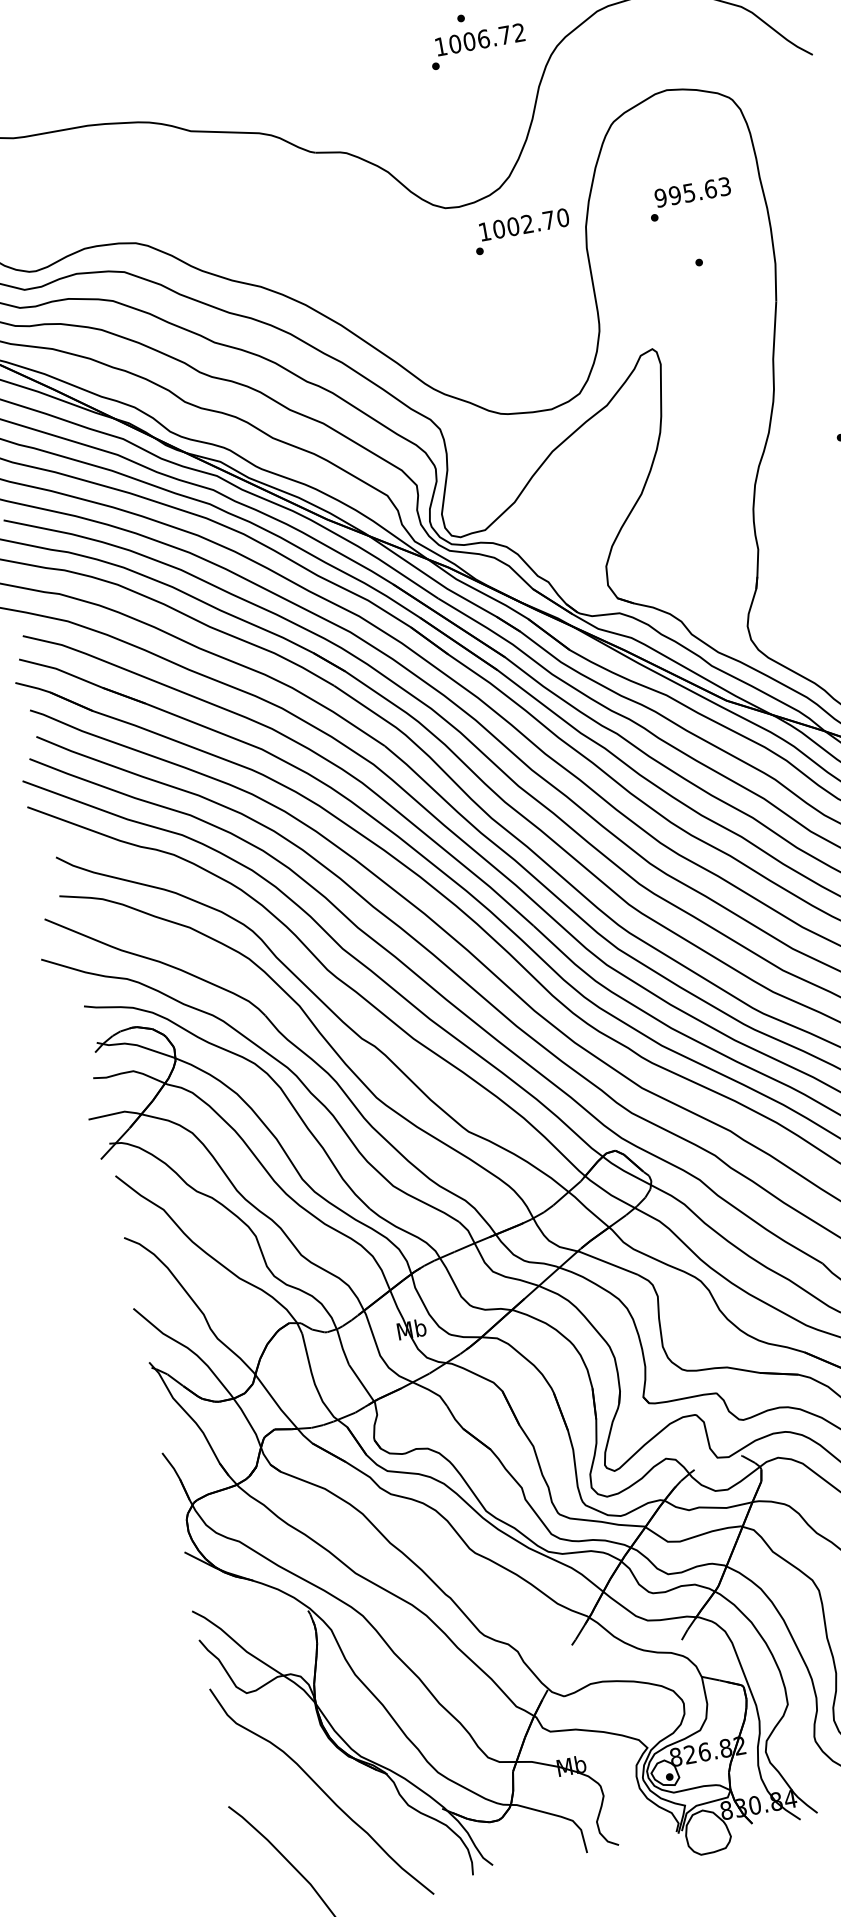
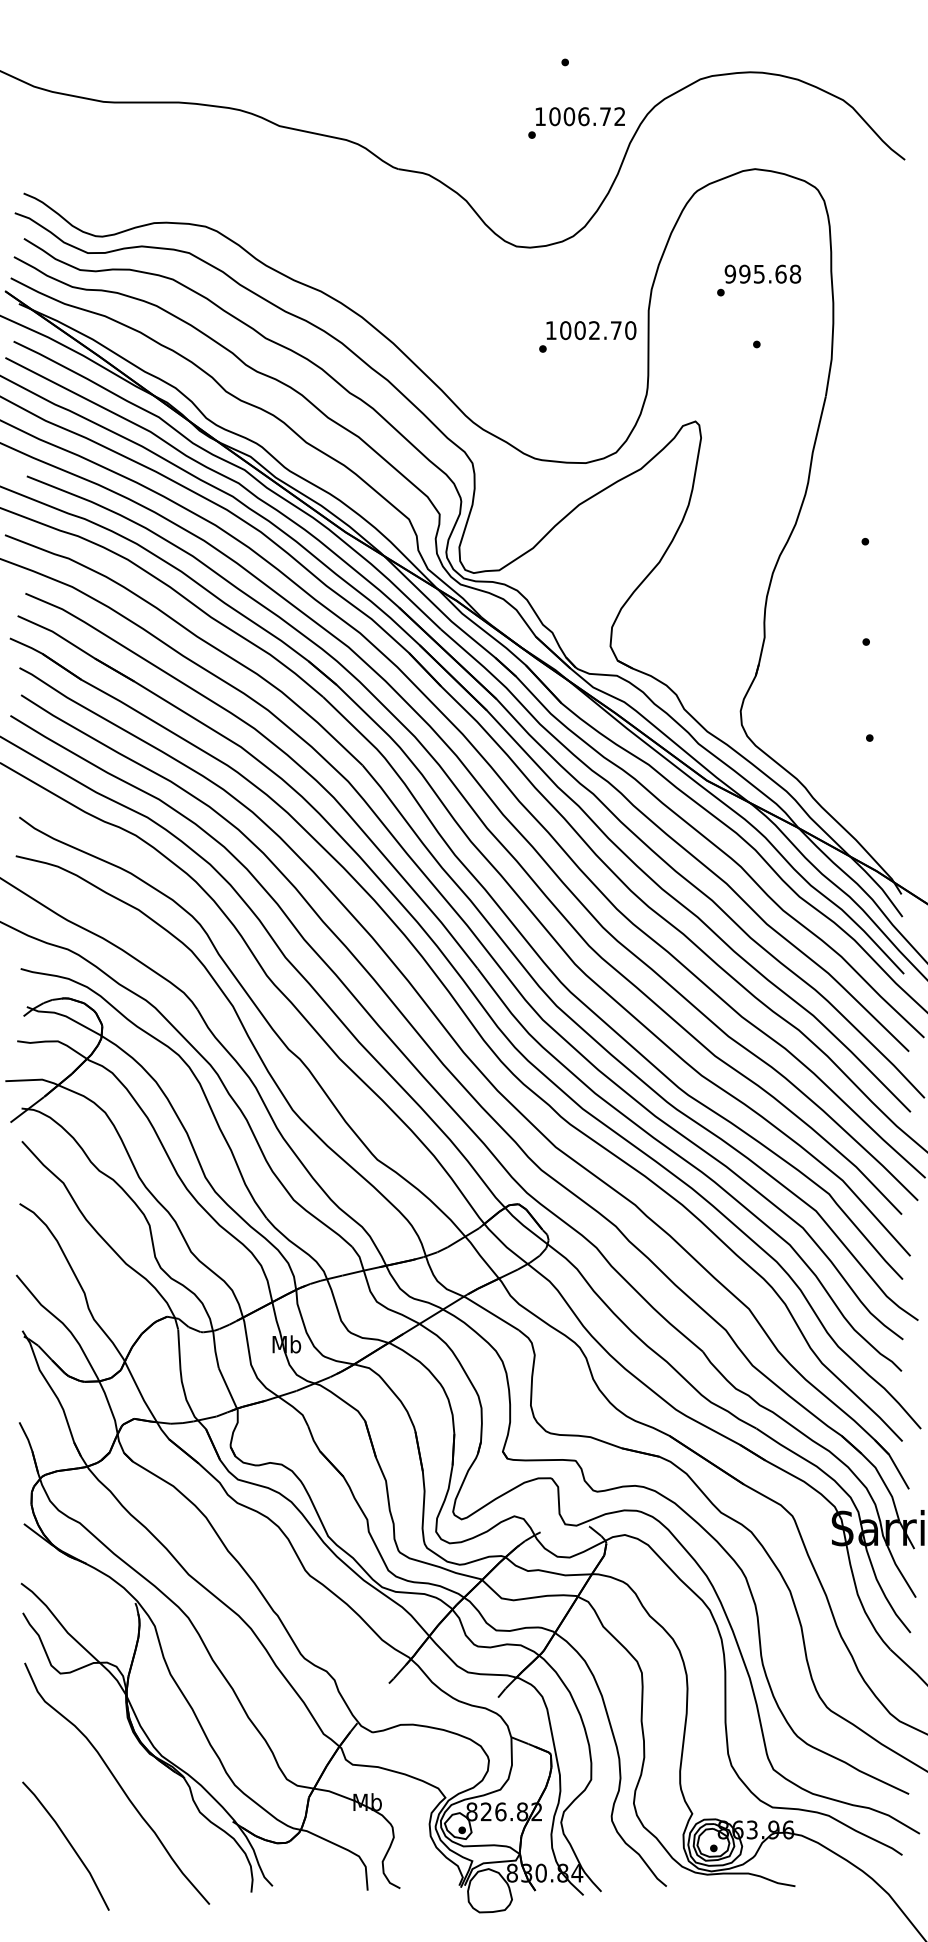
text: (477, 46) -> (576, 122), moved
text: (724, 185) -> (795, 273), 995.63 -> 995.68
text: (521, 231) -> (587, 336), moved

